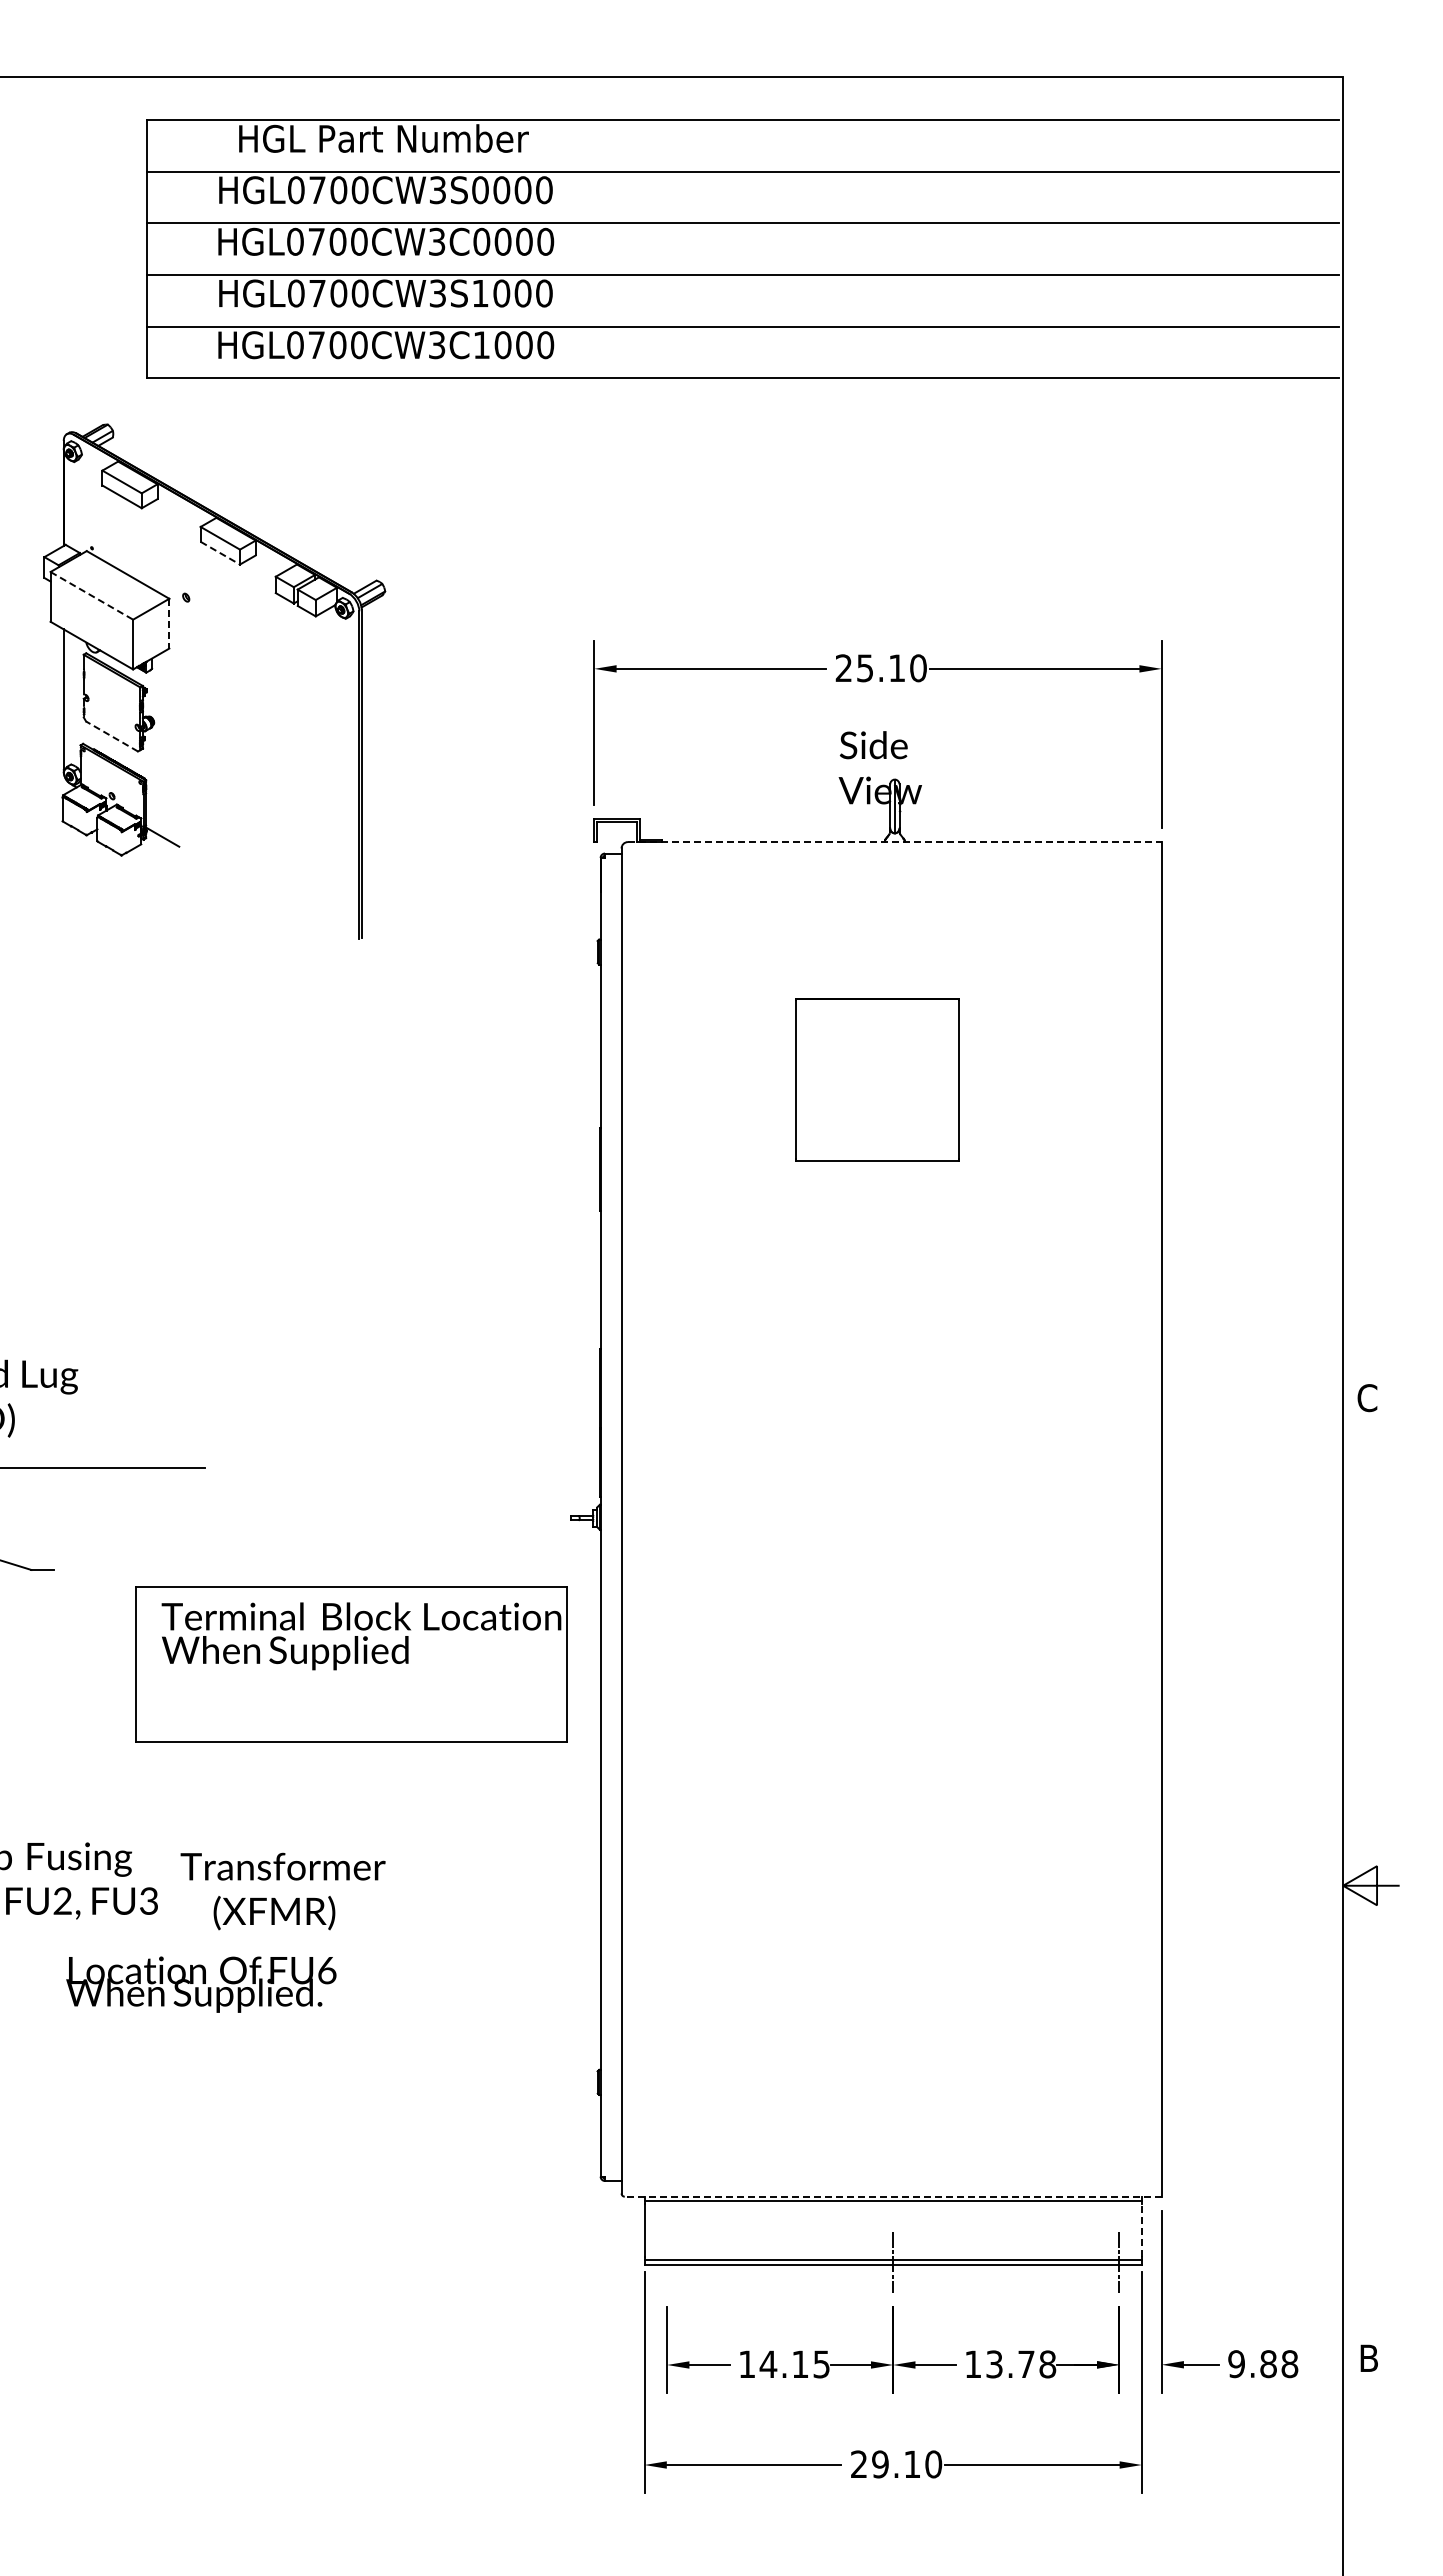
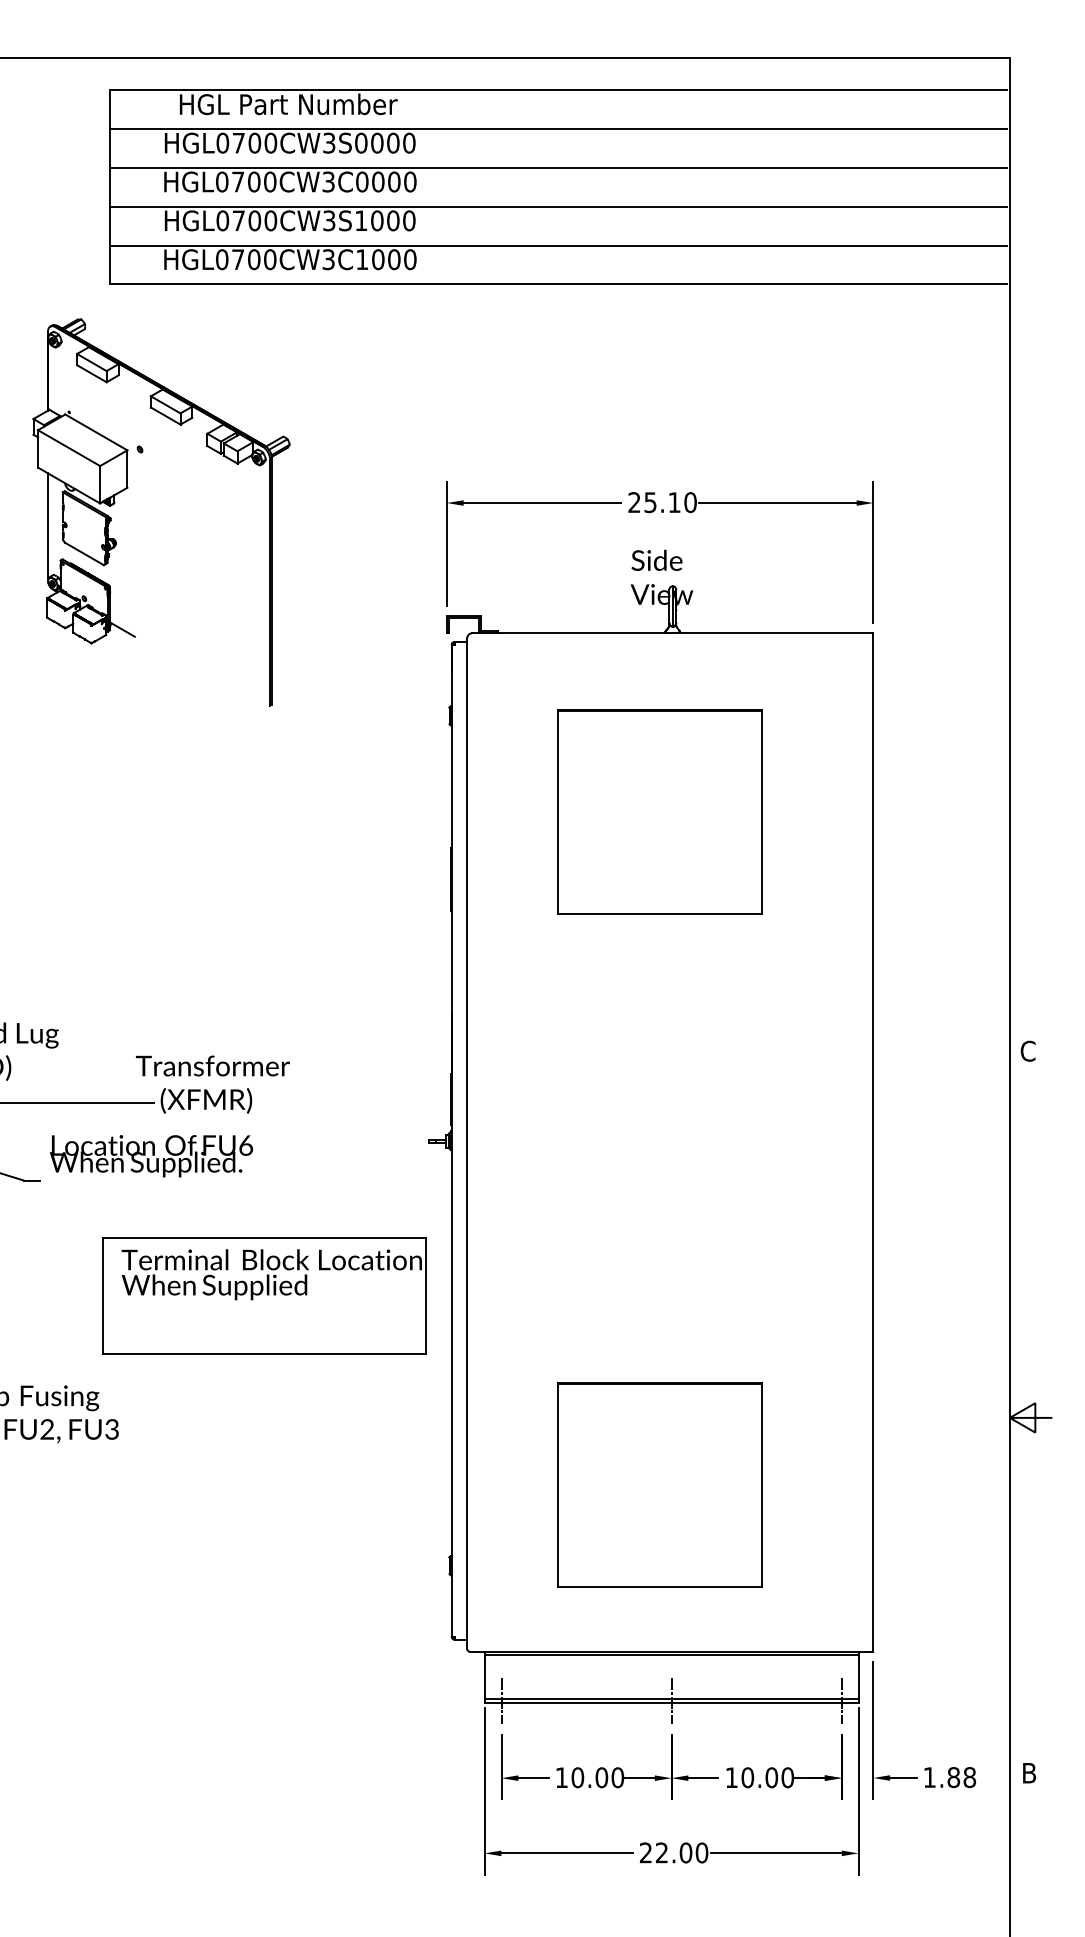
line: (220, 553) -> (165, 416), dashed -> solid
line: (91, 595) -> (68, 447), dashed -> solid
line: (169, 623) -> (127, 468), dashed -> solid
line: (112, 736) -> (84, 553), dashed -> solid
line: (894, 842) -> (672, 633), dashed -> solid
part: (877, 1079) -> (659, 811), size x1.67
part: (351, 1664) -> (264, 1295), moved
text: (282, 1891) -> (212, 1084), moved
part: (877, 1974) -> (659, 1484), added
text: (201, 1984) -> (151, 1156), moved
line: (892, 2196) -> (671, 1651), dashed -> solid
line: (1141, 2230) -> (858, 1677), dashed -> solid
line: (667, 2262) -> (501, 1701), added
text: (794, 2364) -> (597, 1777), 14.15 -> 10.00
text: (1021, 2364) -> (768, 1777), 13.78 -> 10.00
text: (1236, 2364) -> (929, 1777), 9.88 -> 1.88
text: (896, 2464) -> (674, 1852), 29.10 -> 22.00

